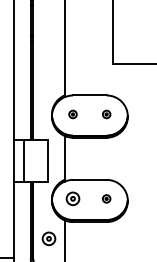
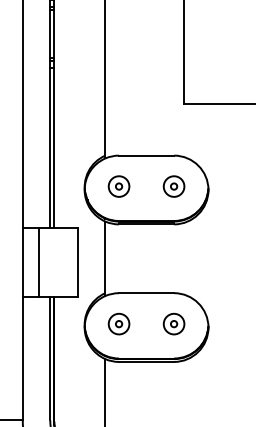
part: (72, 114) -> (118, 186), size x1.67
part: (106, 114) -> (173, 186), size x1.67
part: (106, 198) -> (173, 323), size x1.67
part: (48, 238) -> (79, 388), removed

